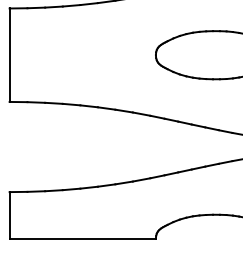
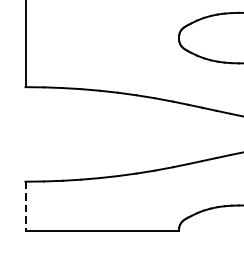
line: (9, 215) -> (25, 206), solid -> dashed

